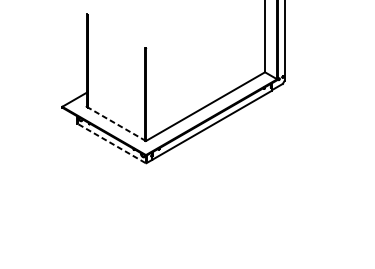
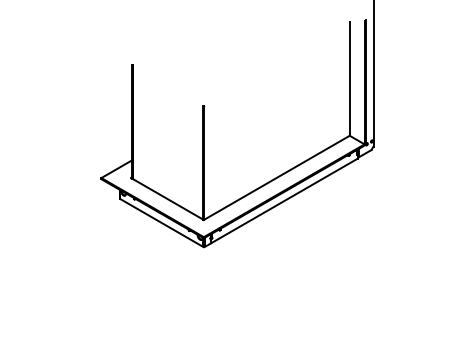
line: (116, 124) -> (167, 199), dashed -> solid
line: (111, 143) -> (161, 222), dashed -> solid

